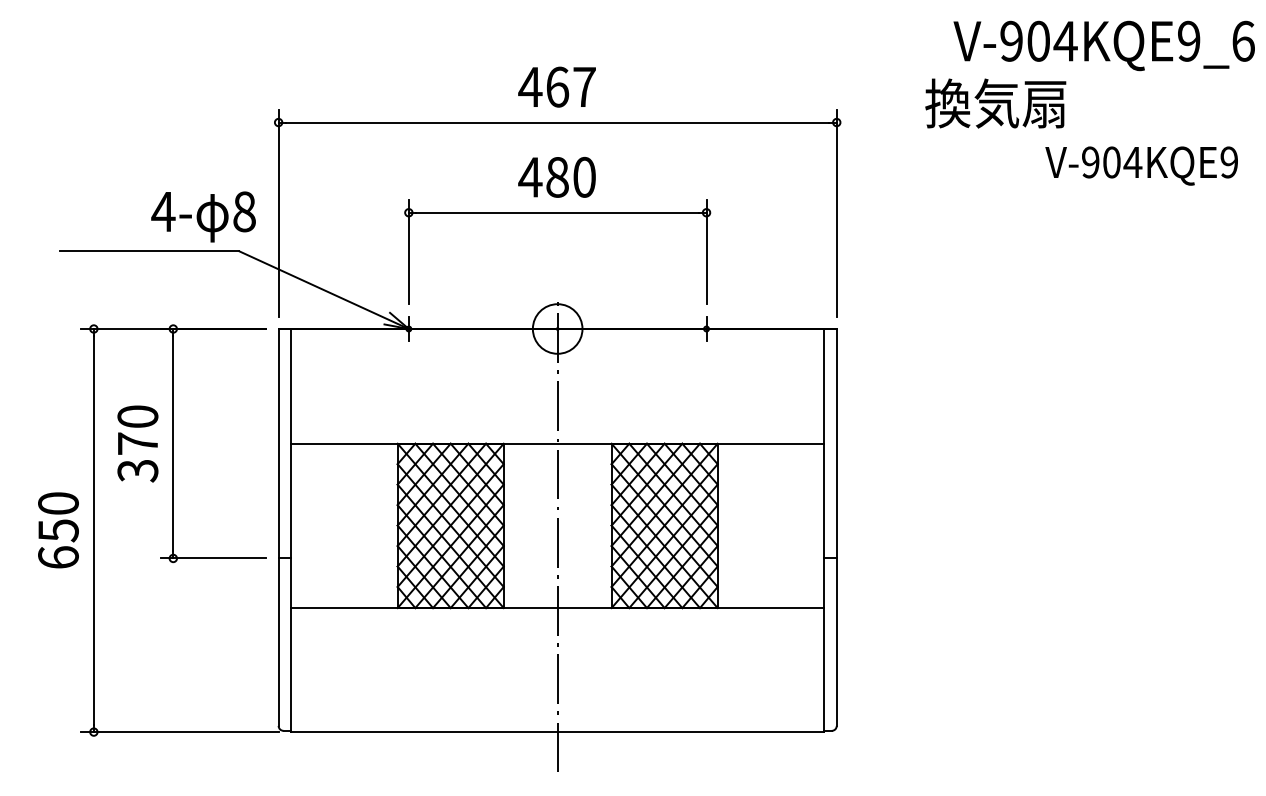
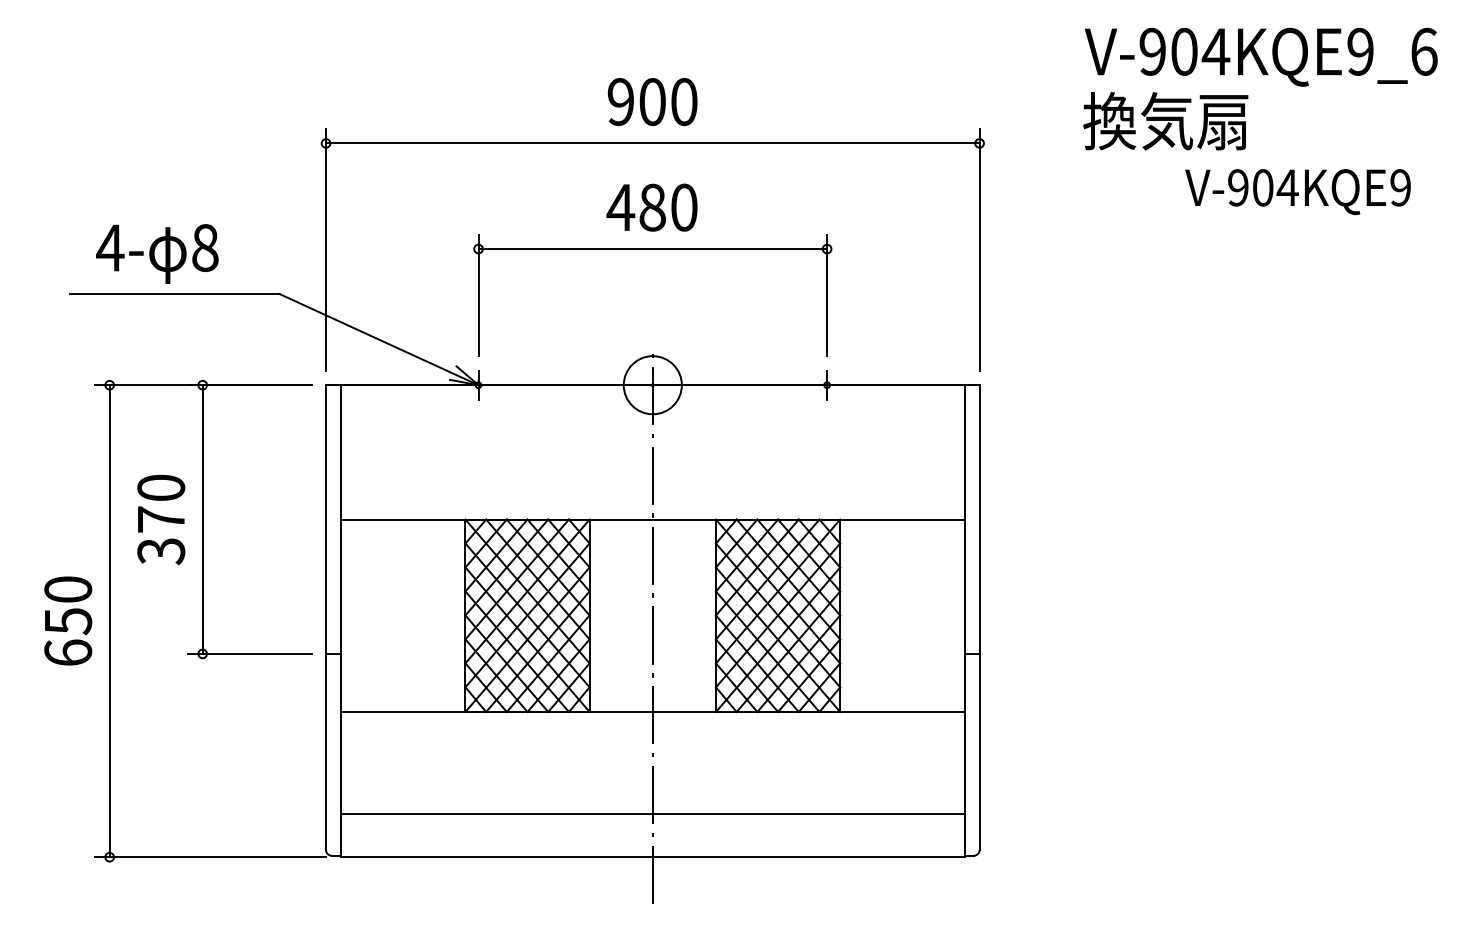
text: (1103, 45) -> (1260, 56), moved
text: (556, 86) -> (651, 101), 467 -> 900
text: (1141, 165) -> (1297, 191), moved
text: (203, 216) -> (157, 253), moved
line: (557, 694) -> (652, 813), added

